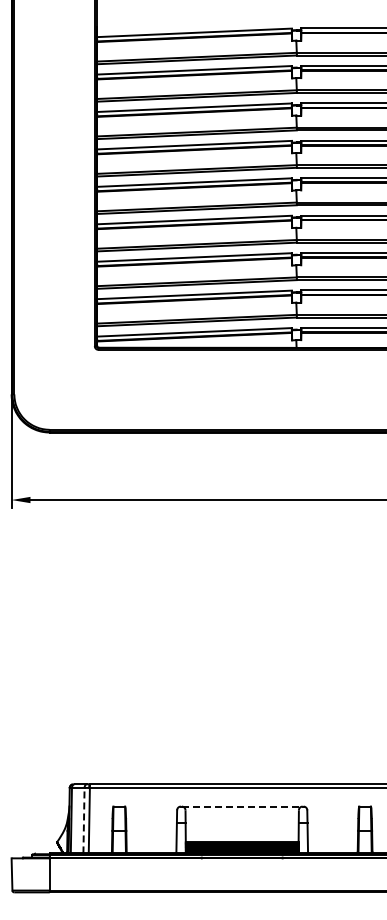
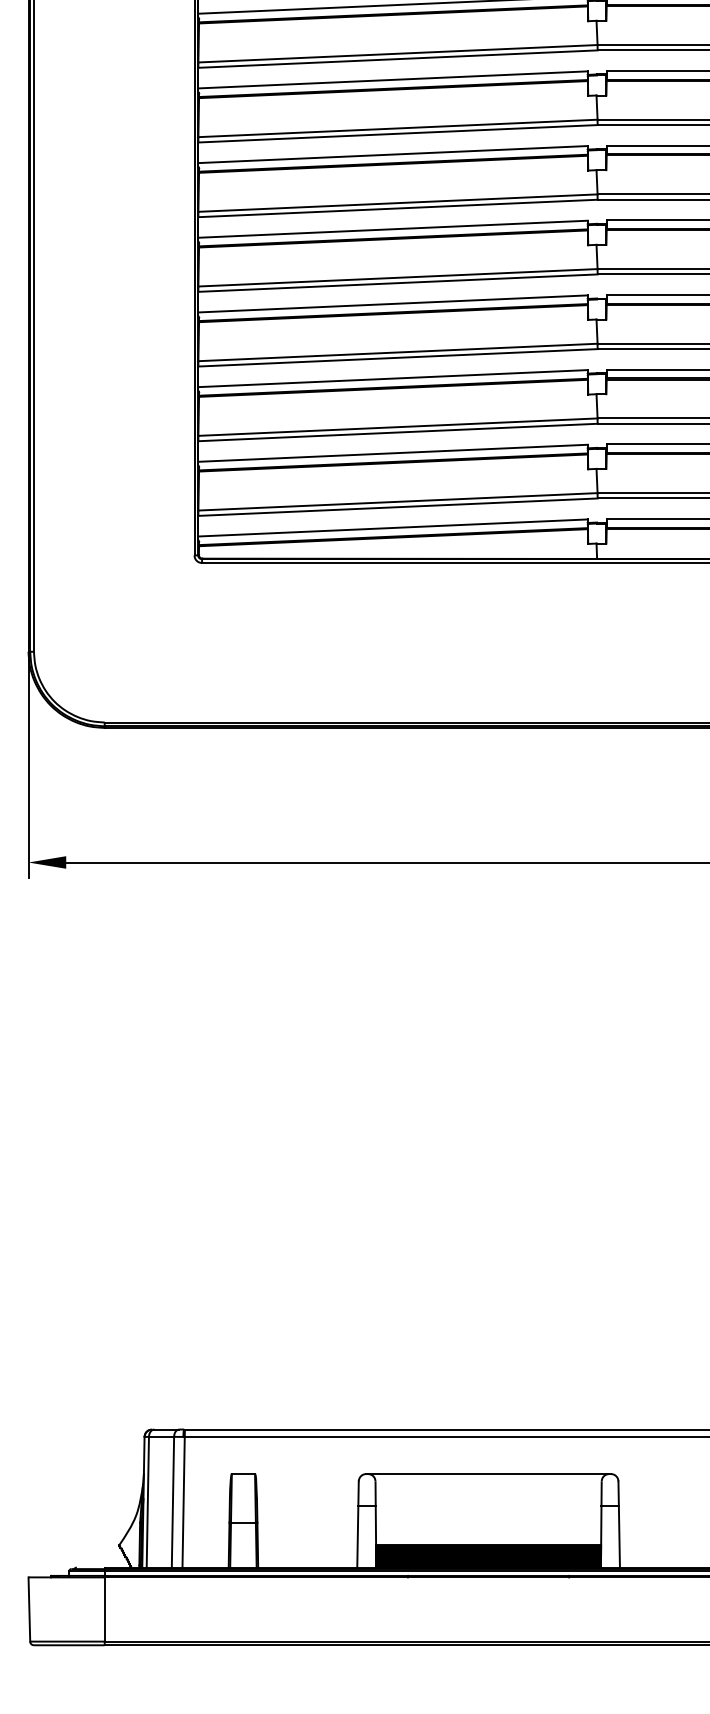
line: (242, 806) -> (489, 1473), dashed -> solid
line: (83, 820) -> (171, 1501), dashed -> solid

